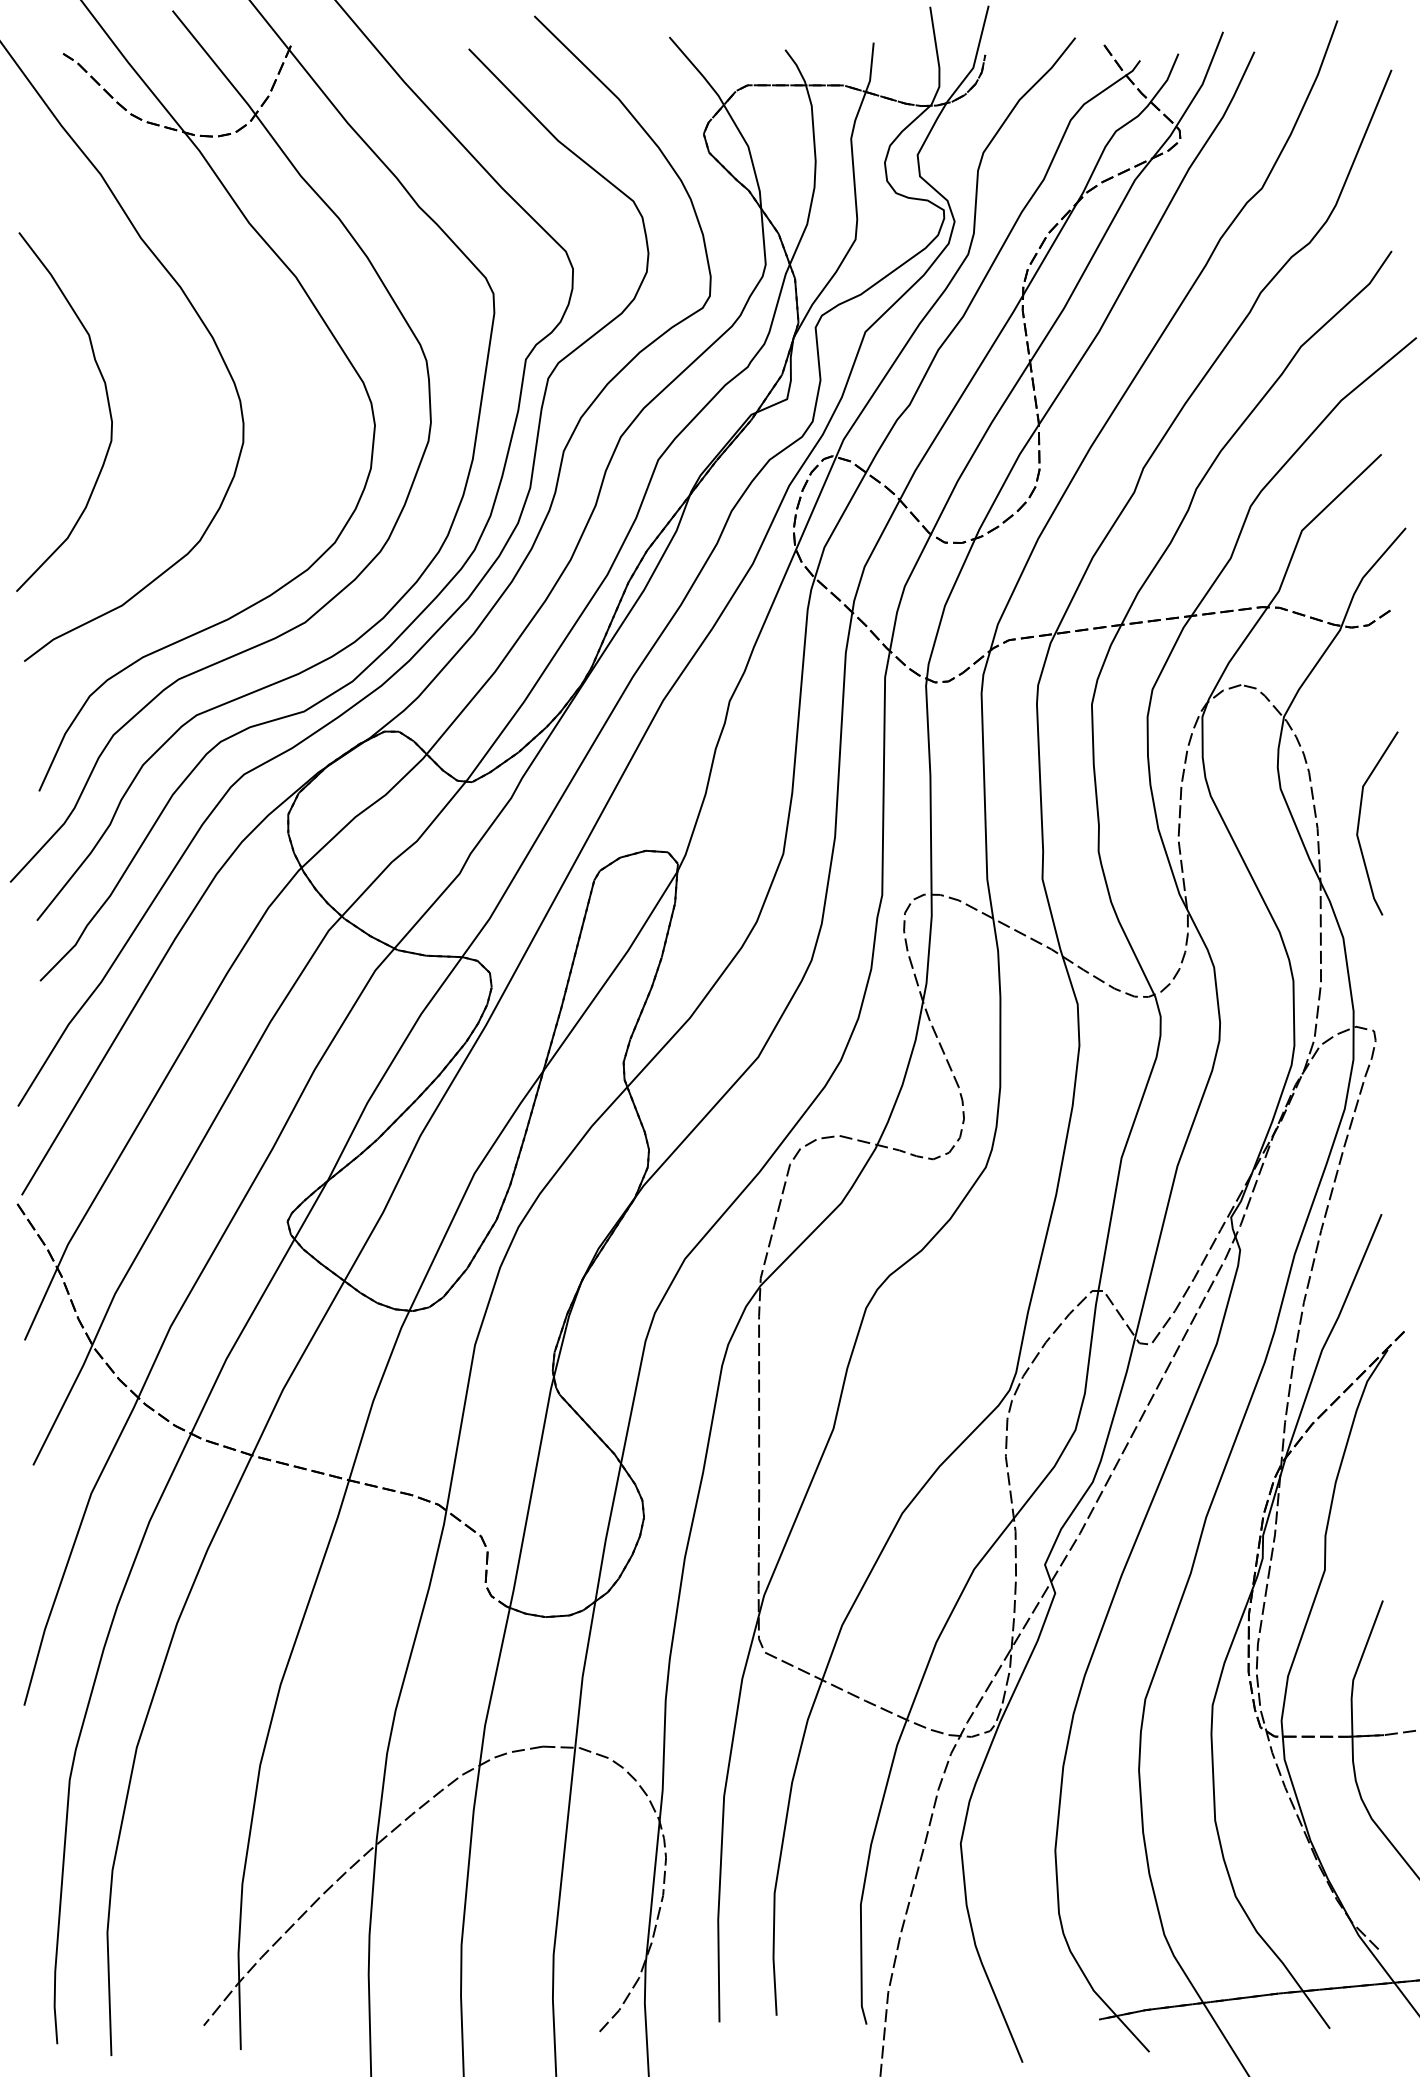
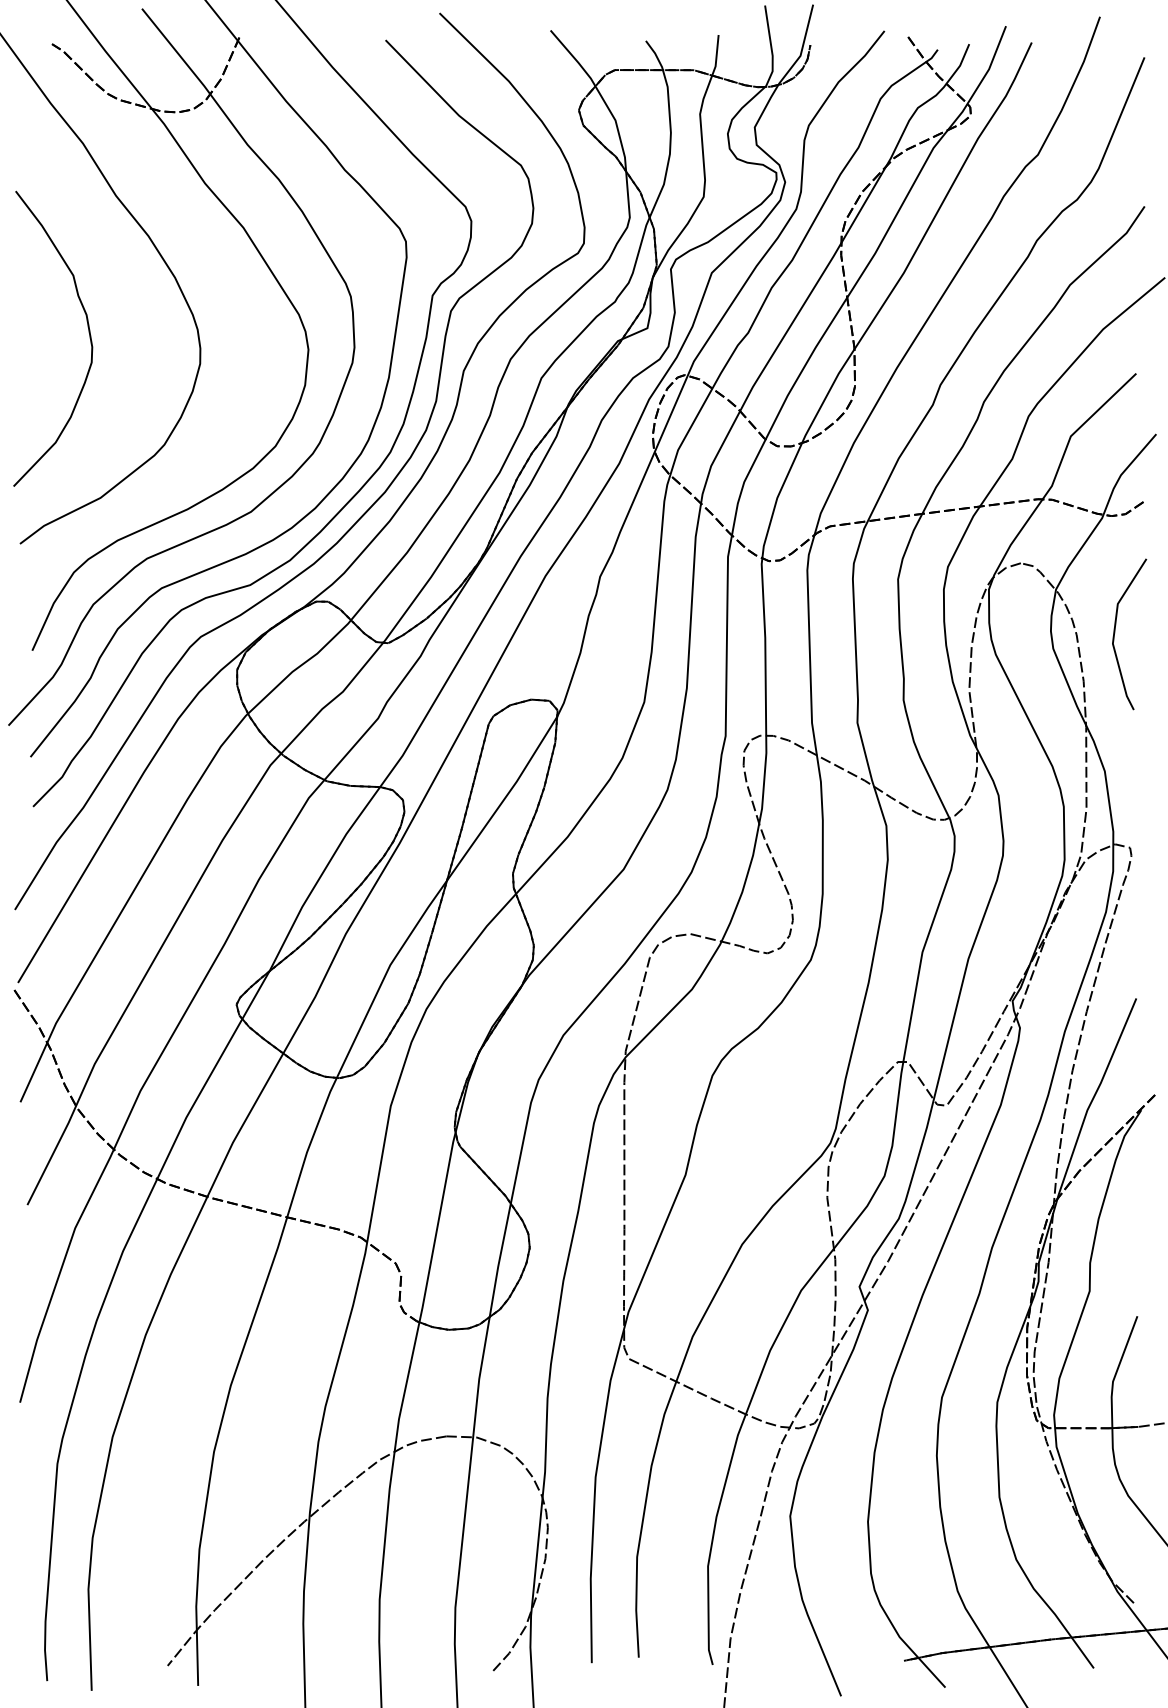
line: (1360, 818) -> (1115, 630), moved

